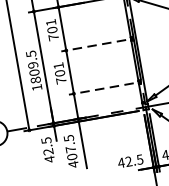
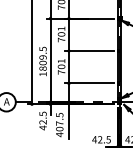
line: (93, 46) -> (89, 51), dashed -> solid
line: (101, 89) -> (89, 83), dashed -> solid

